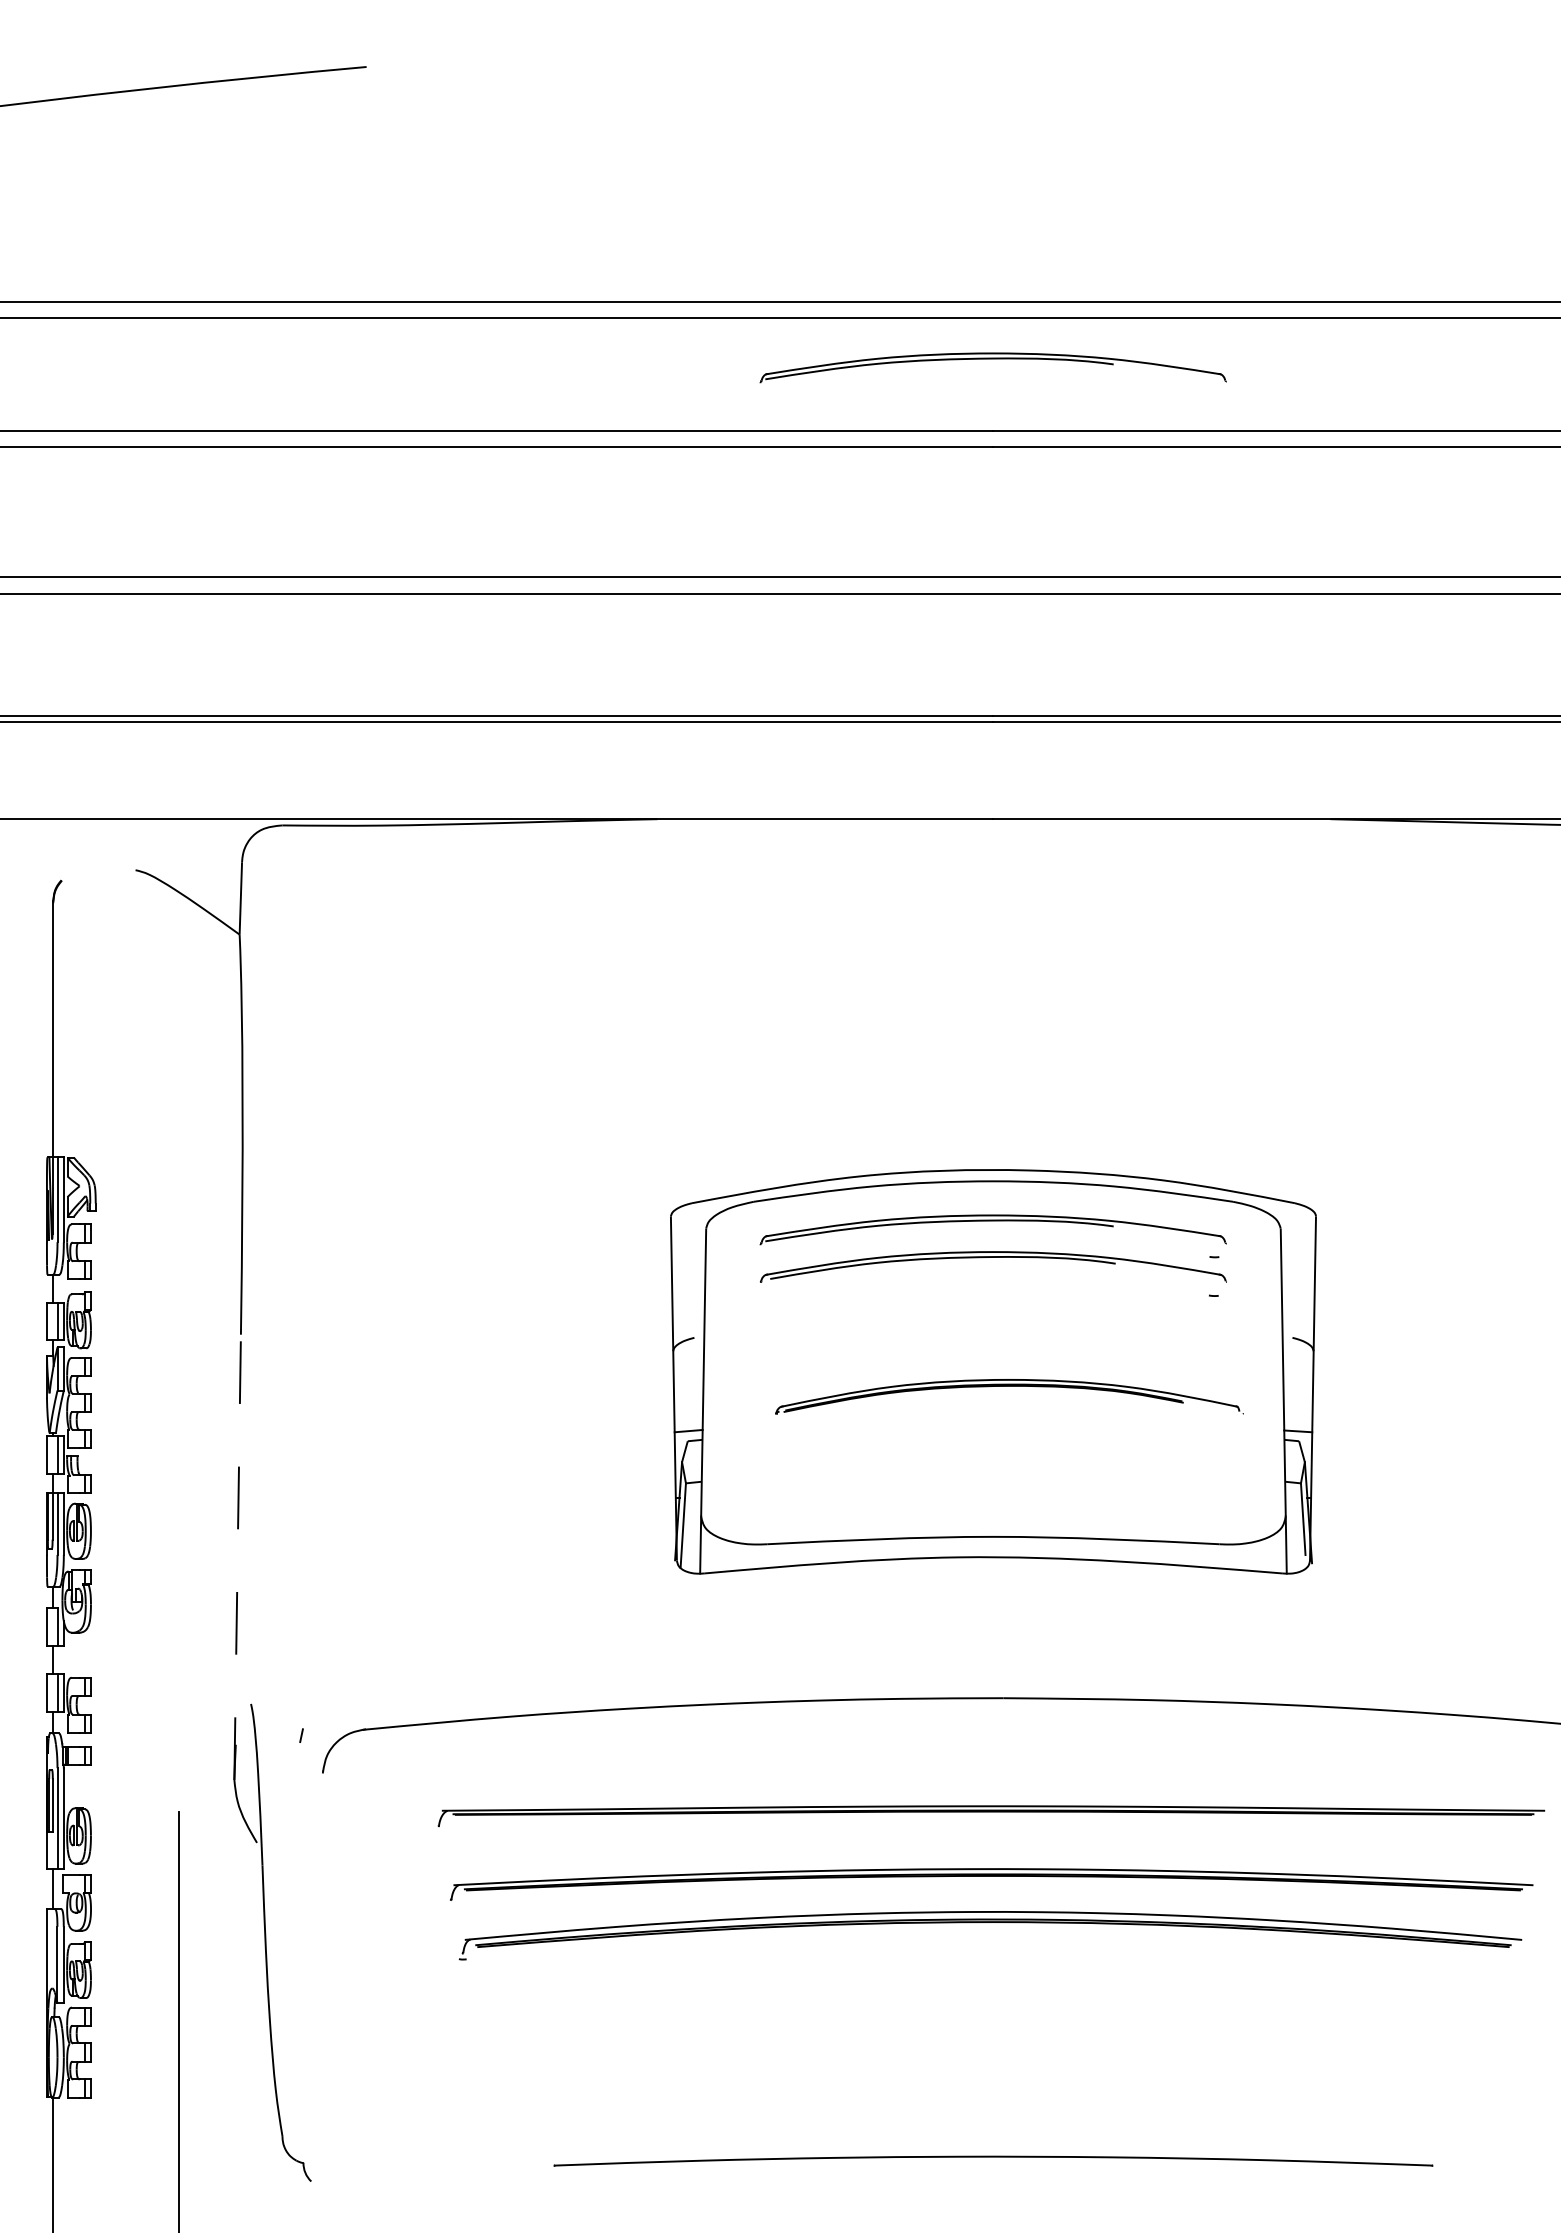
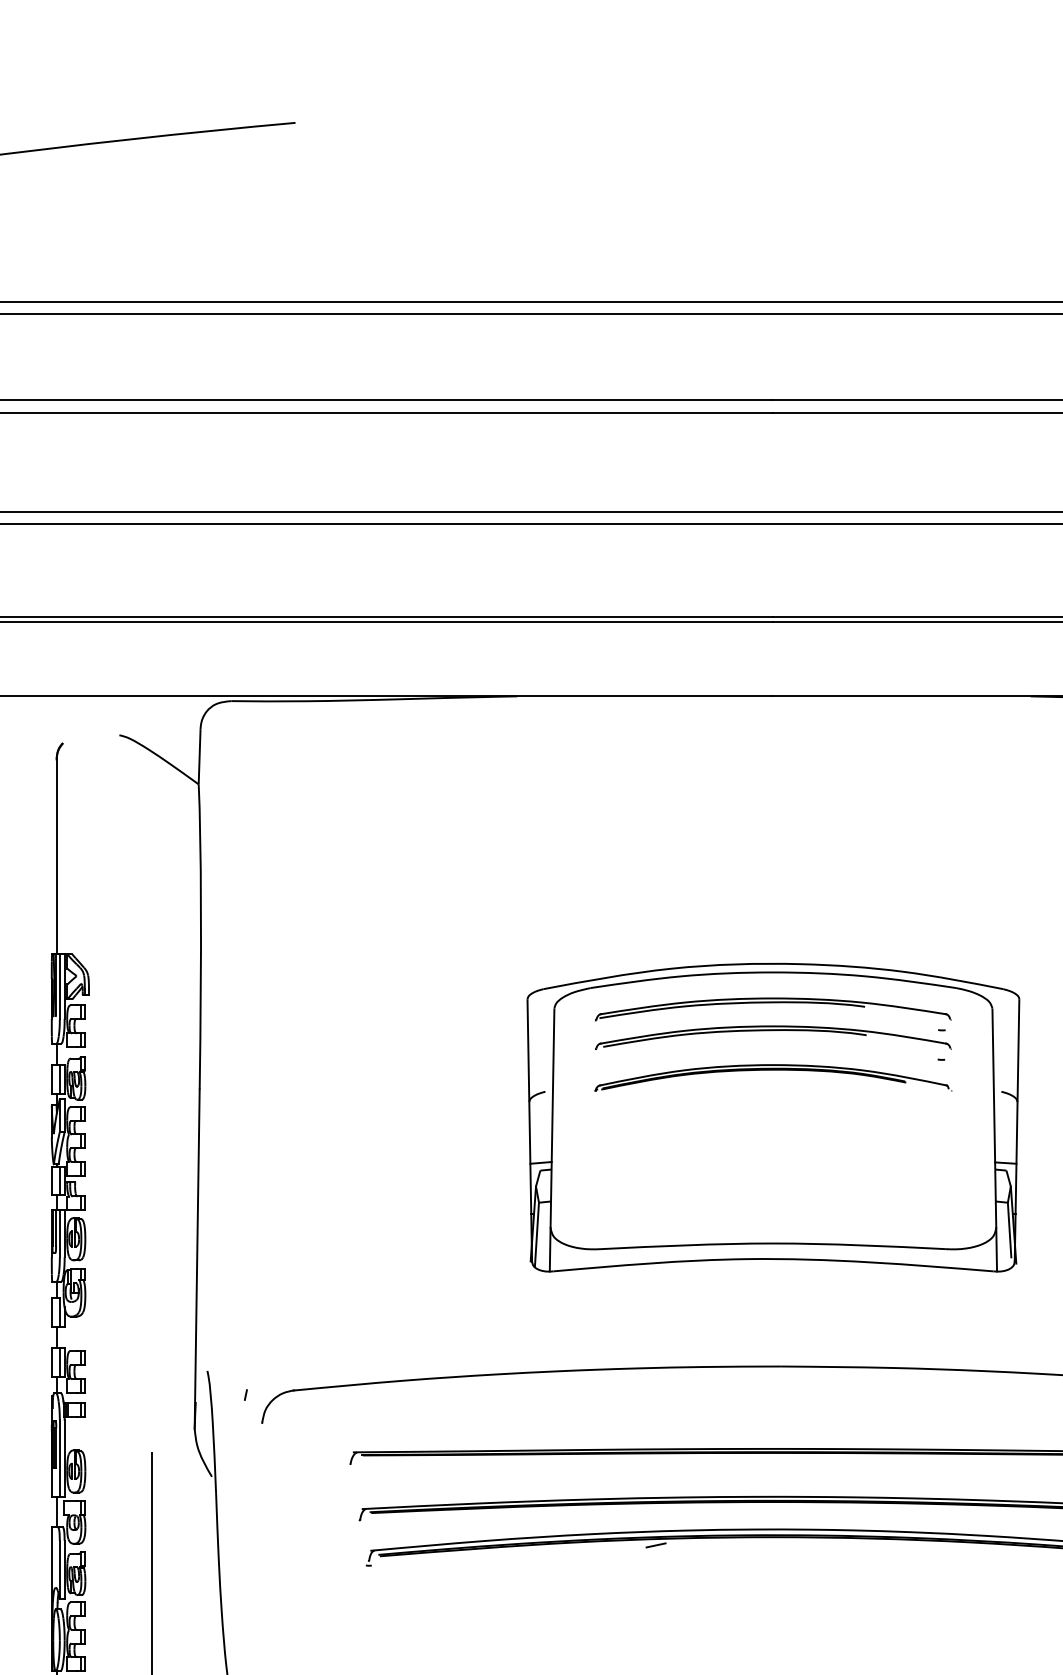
part: (992, 359) -> (772, 345), removed
part: (1009, 1386) -> (773, 1070), moved
line: (237, 1557) -> (197, 1259), dashed -> solid
line: (839, 1932) -> (656, 1545), added

